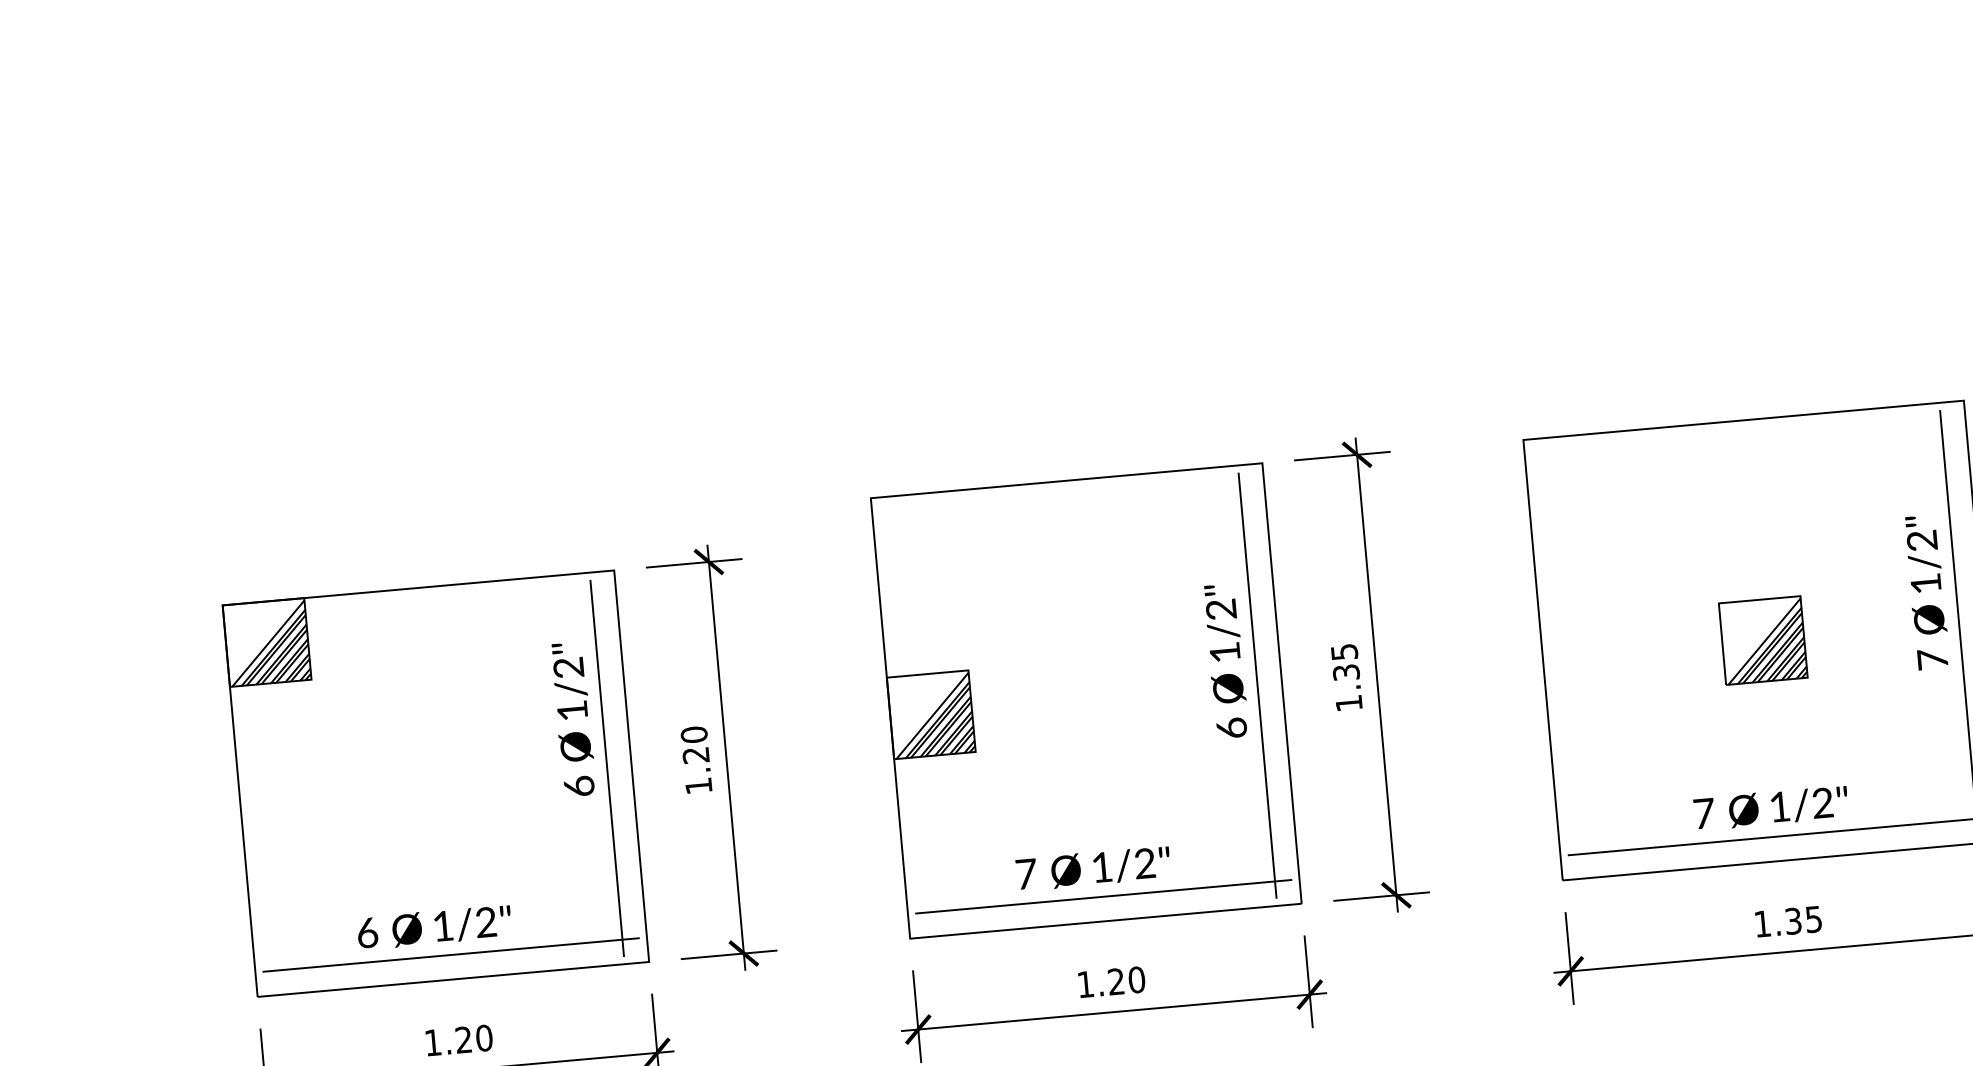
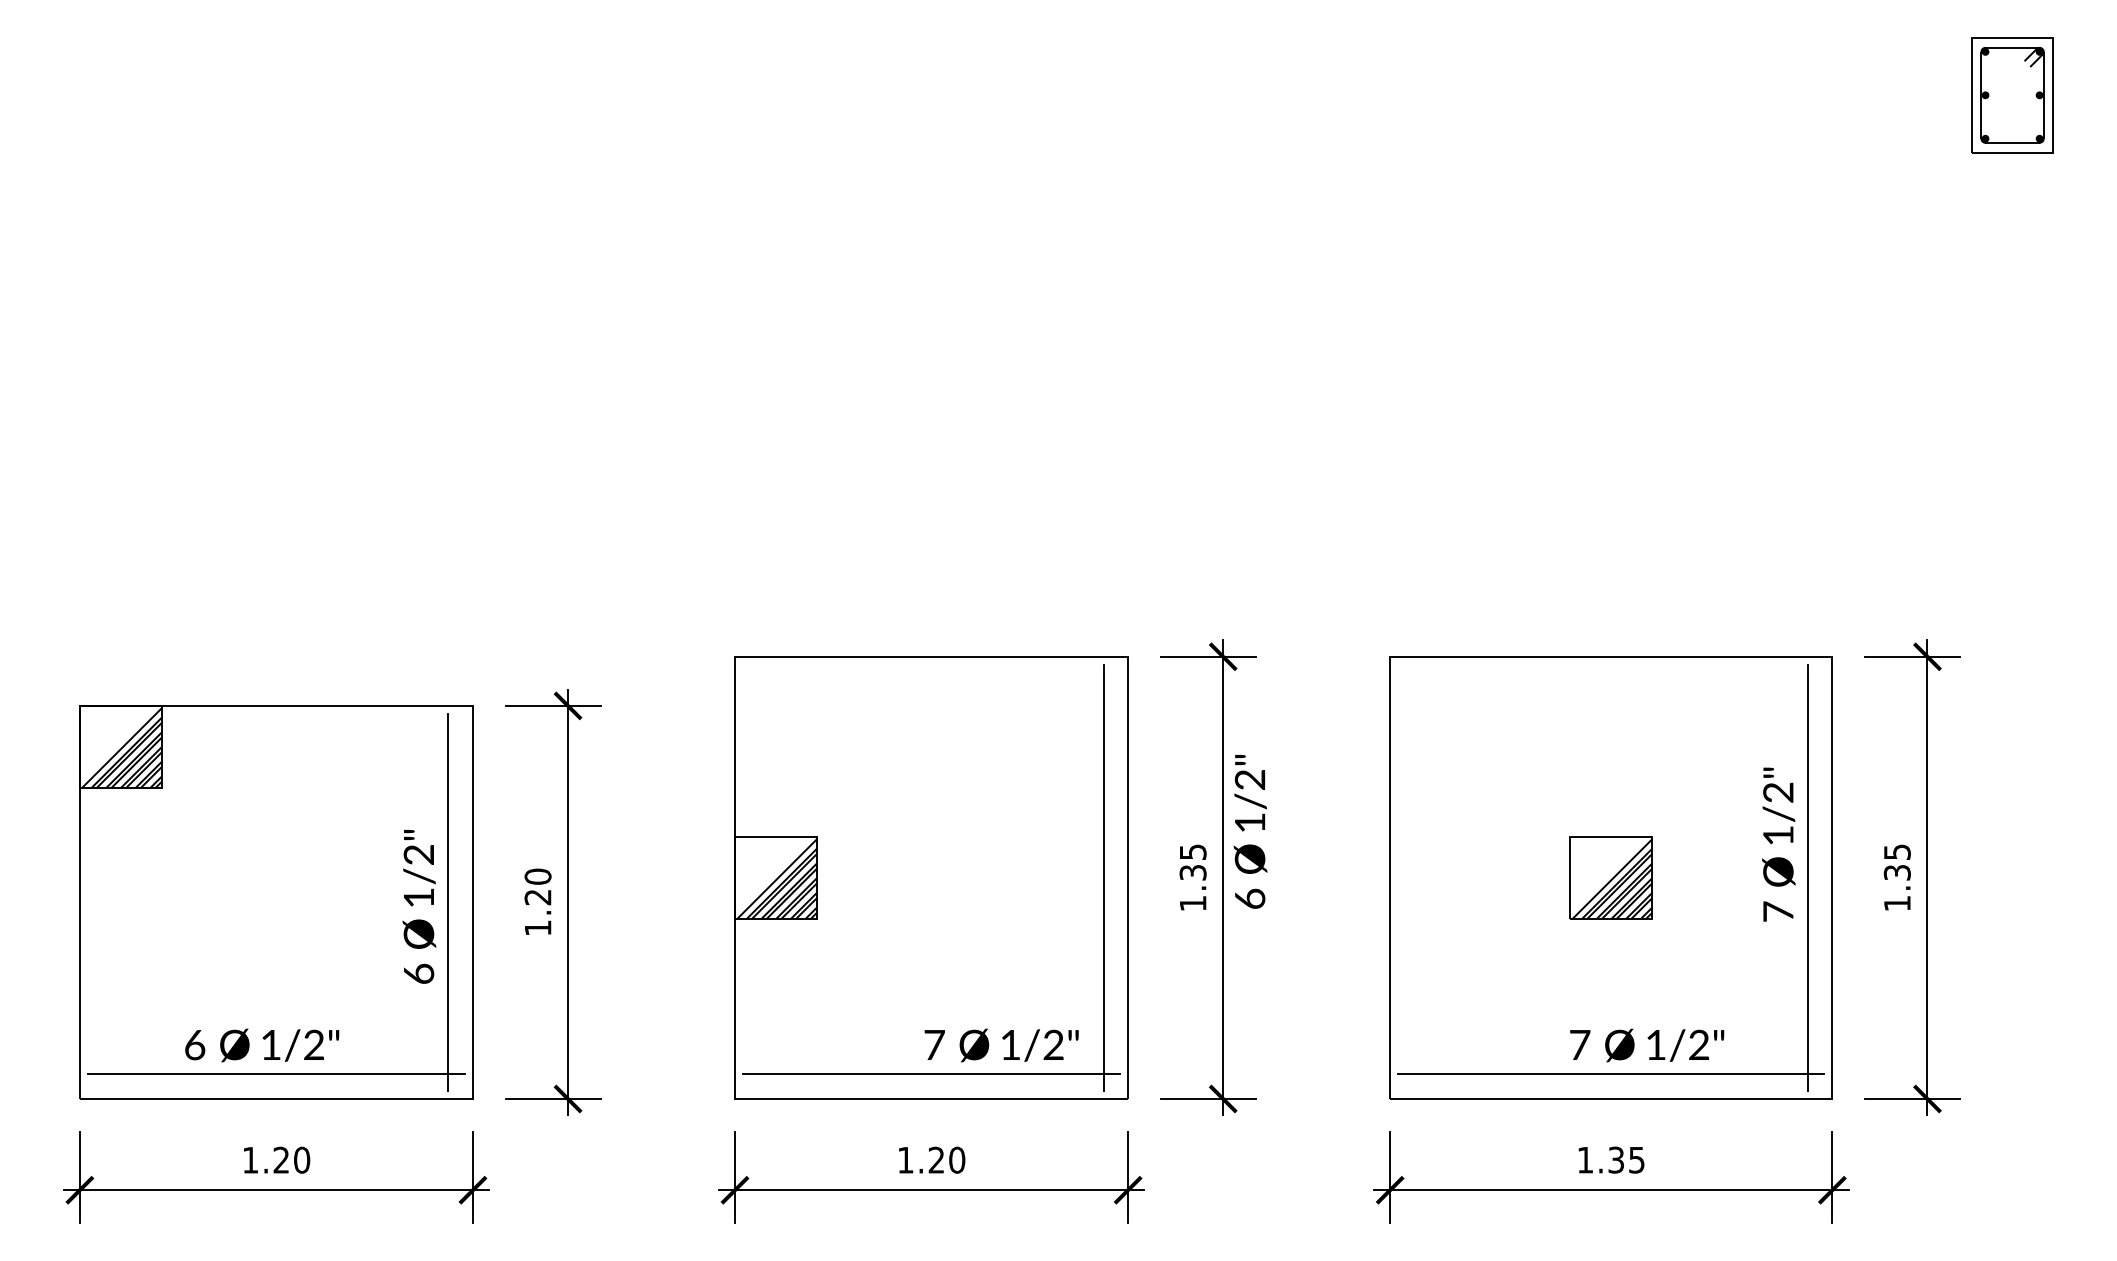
text: (1226, 660) -> (1250, 831), moved
text: (573, 719) -> (419, 906), moved
text: (1771, 808) -> (1647, 1045), moved
text: (1093, 868) -> (1001, 1045), moved

